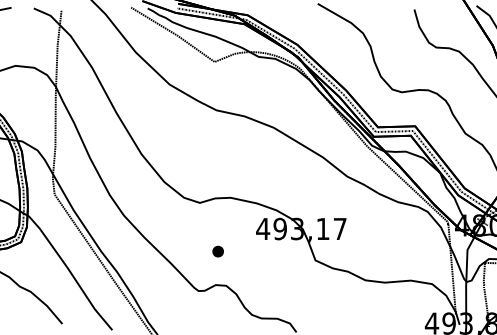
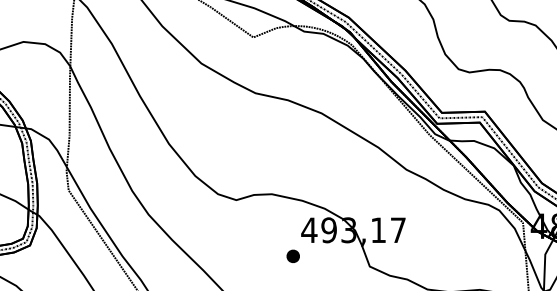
part: (217, 251) -> (292, 256), moved

